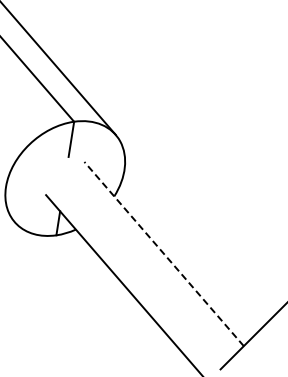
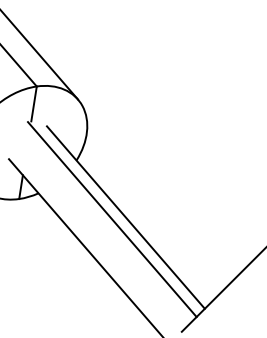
line: (164, 254) -> (126, 218), dashed -> solid
line: (150, 255) -> (112, 218), added

